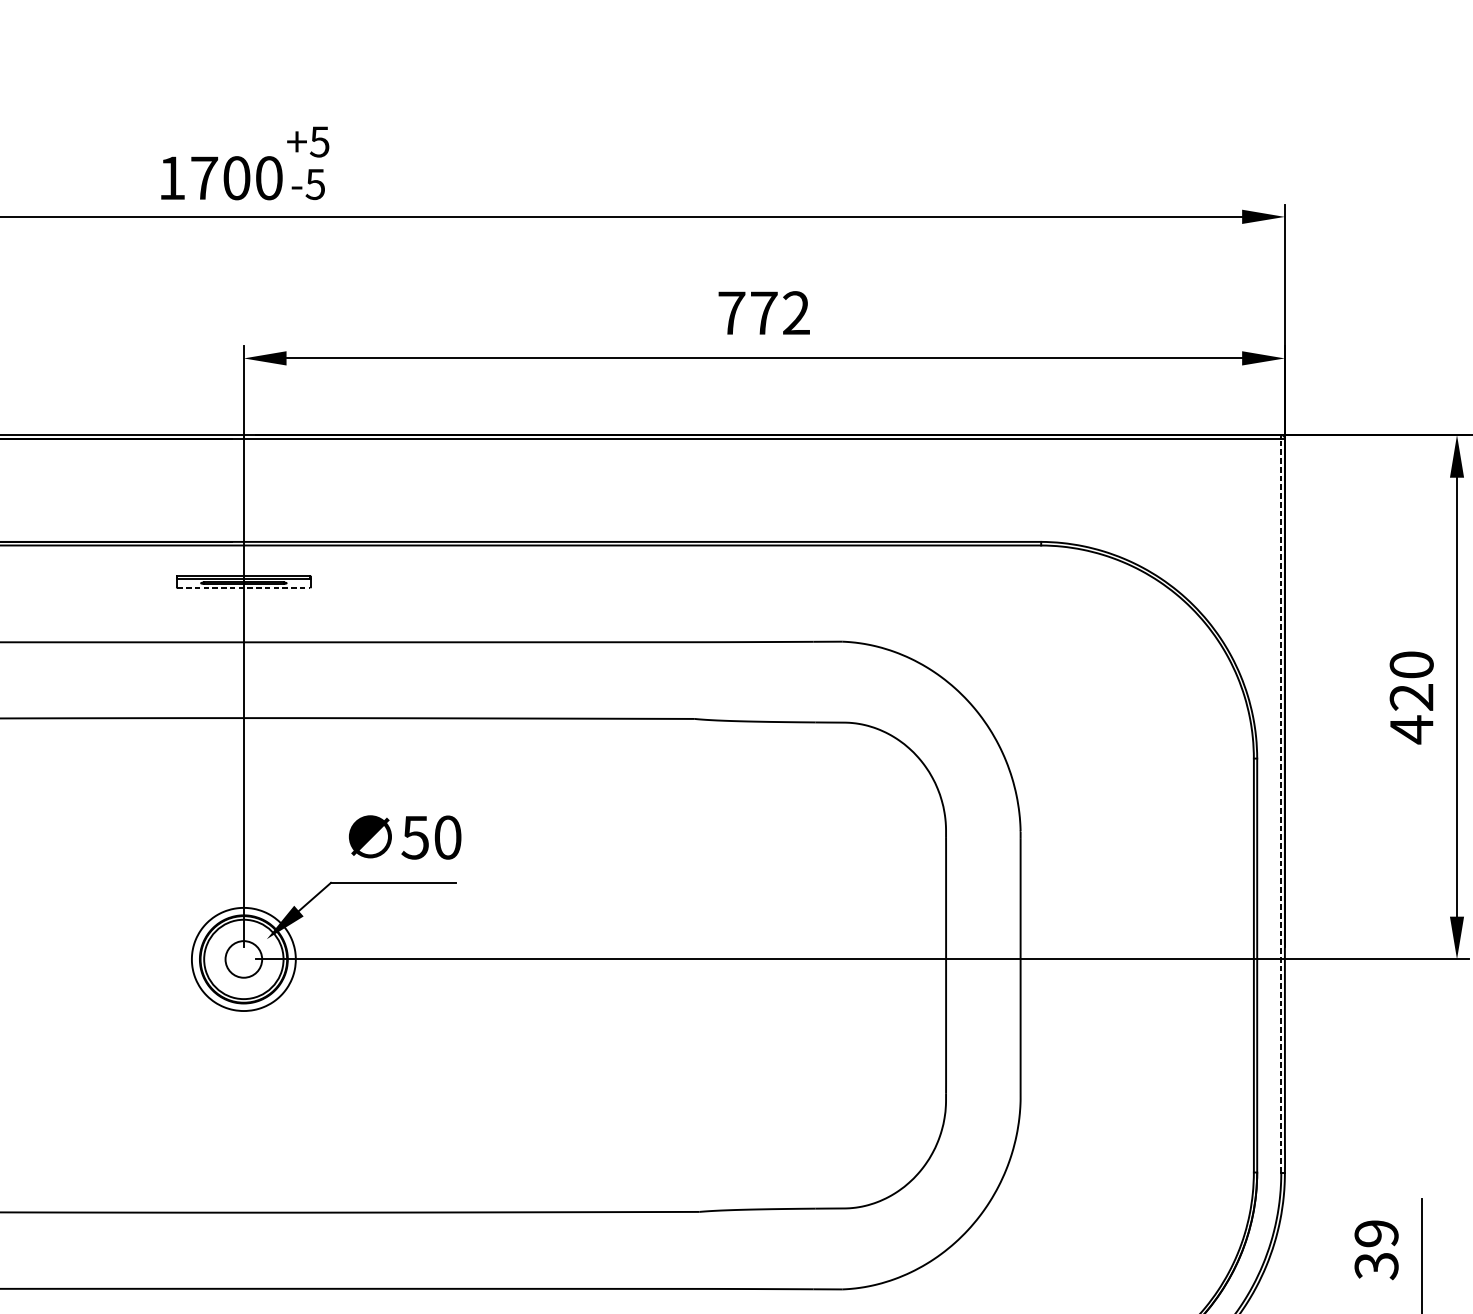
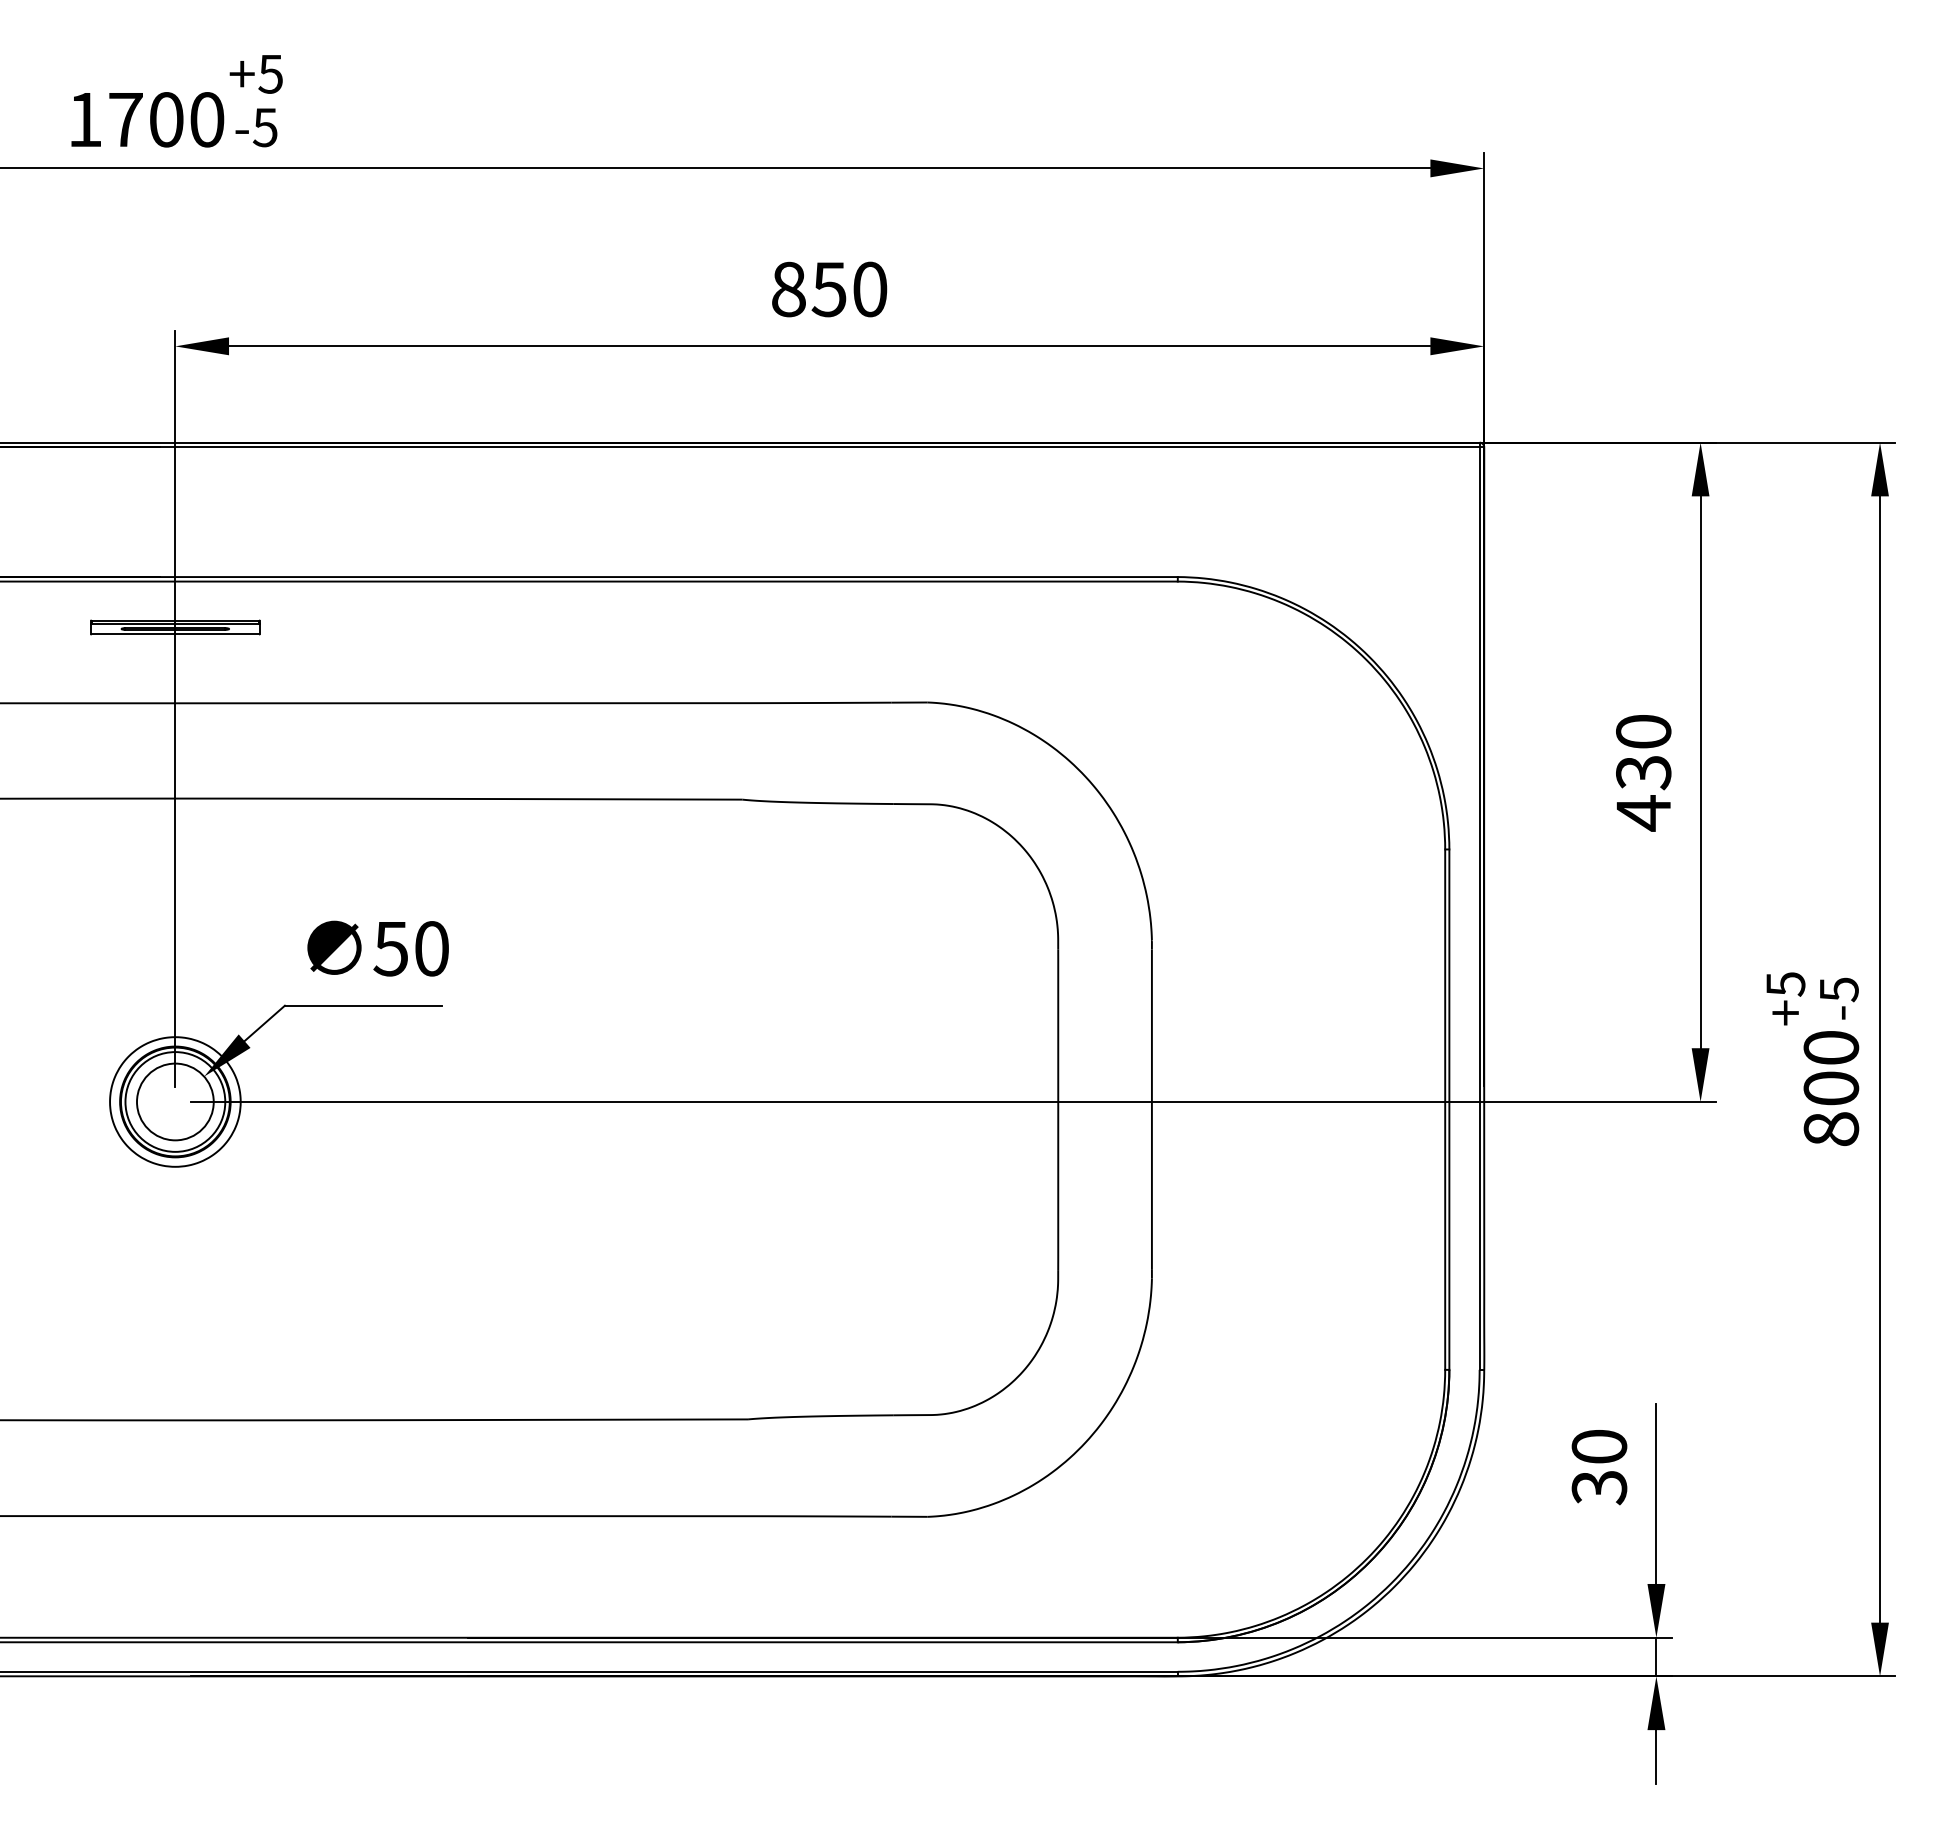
text: (764, 313) -> (829, 289), 772 -> 850
line: (243, 587) -> (175, 634), dashed -> solid
text: (1411, 697) -> (1643, 772), 420 -> 430
line: (1281, 805) -> (1479, 908), dashed -> solid
circle: (243, 959) -> (175, 1101), size x1.67
text: (1376, 1233) -> (1599, 1446), 39 -> 30

